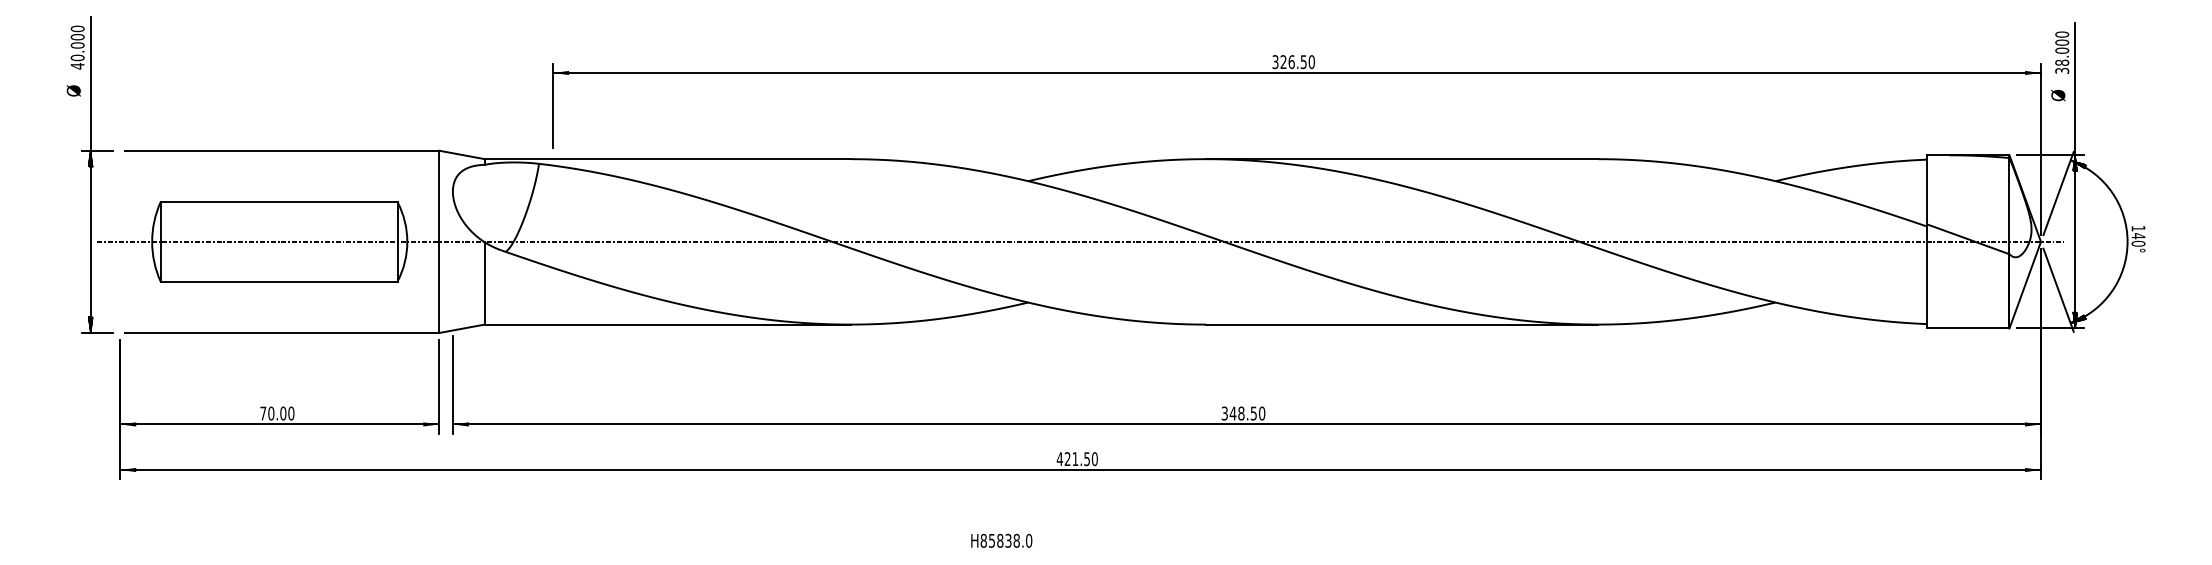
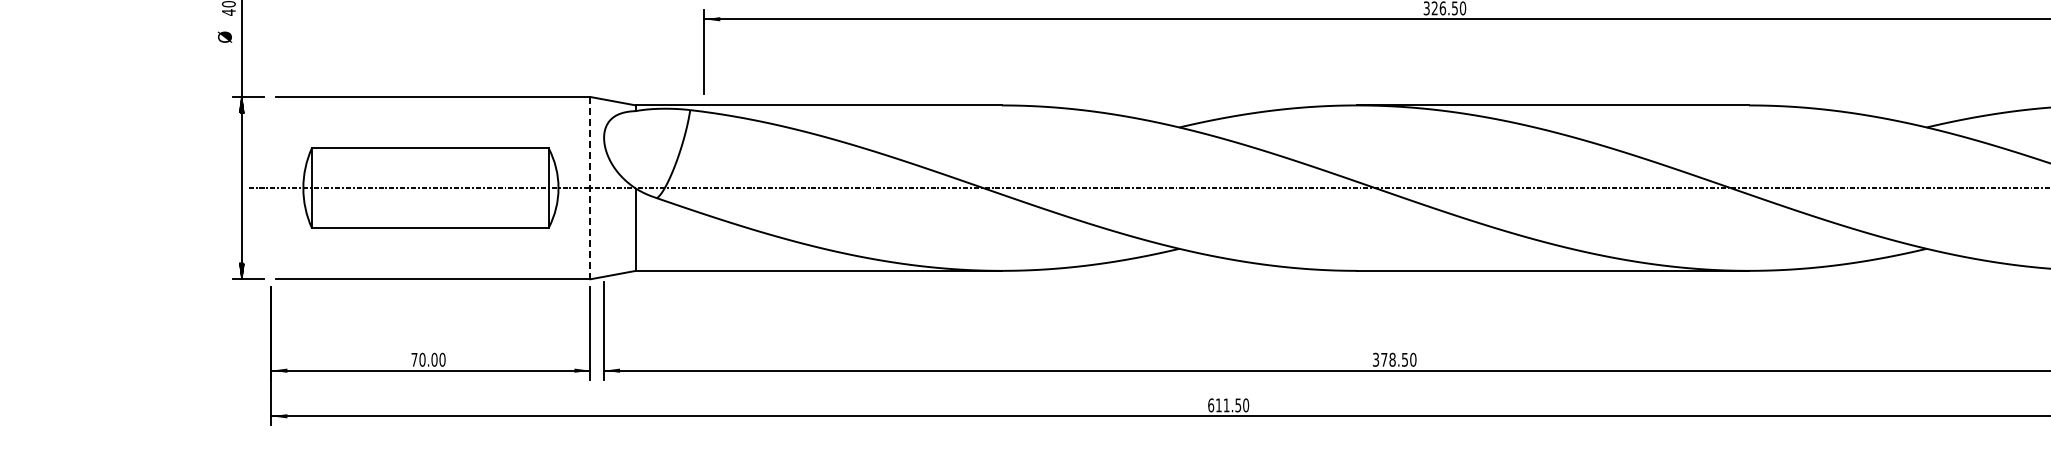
line: (439, 242) -> (590, 188), solid -> dashed
text: (1232, 413) -> (1383, 359), 348.50 -> 378.50
text: (1063, 459) -> (1214, 405), 421.50 -> 611.50

